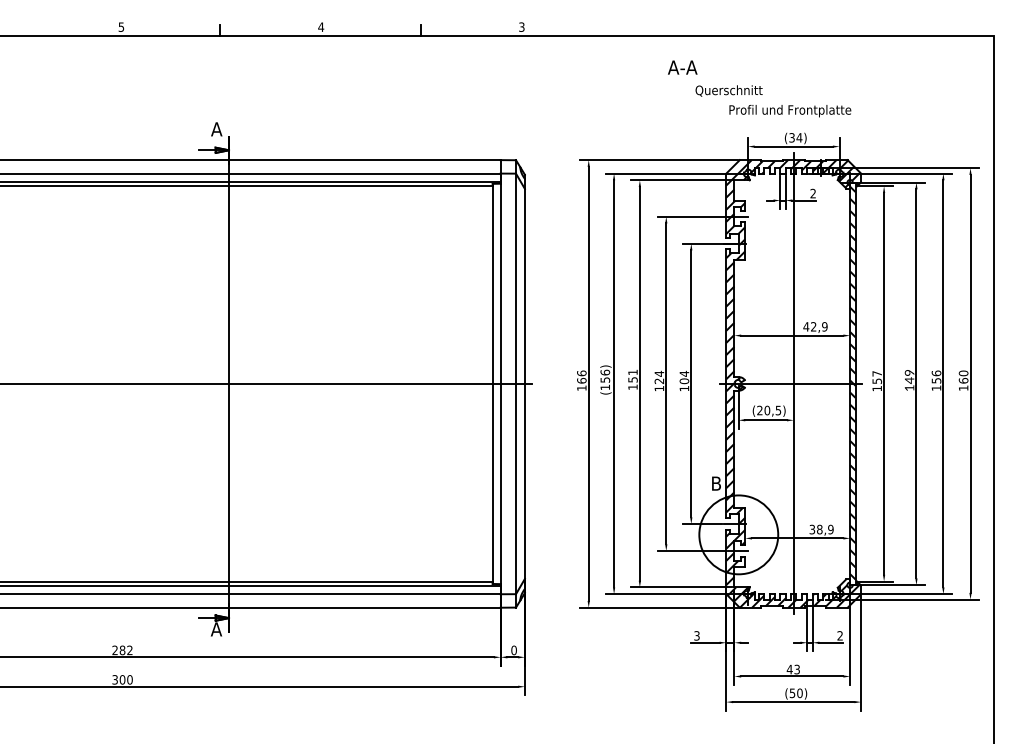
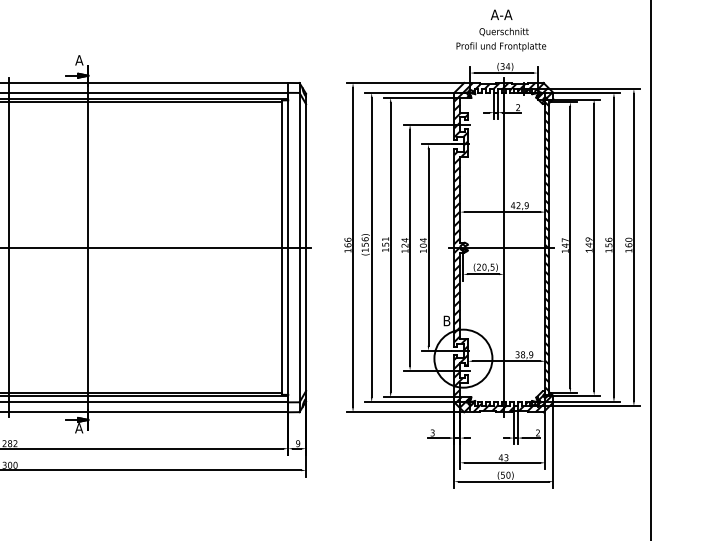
text: (682, 67) -> (501, 14), moved
text: (728, 90) -> (503, 31), moved
text: (877, 381) -> (565, 245), 157 -> 147
line: (120, 383) -> (8, 247), added
text: (513, 650) -> (297, 443), 0 -> 9

